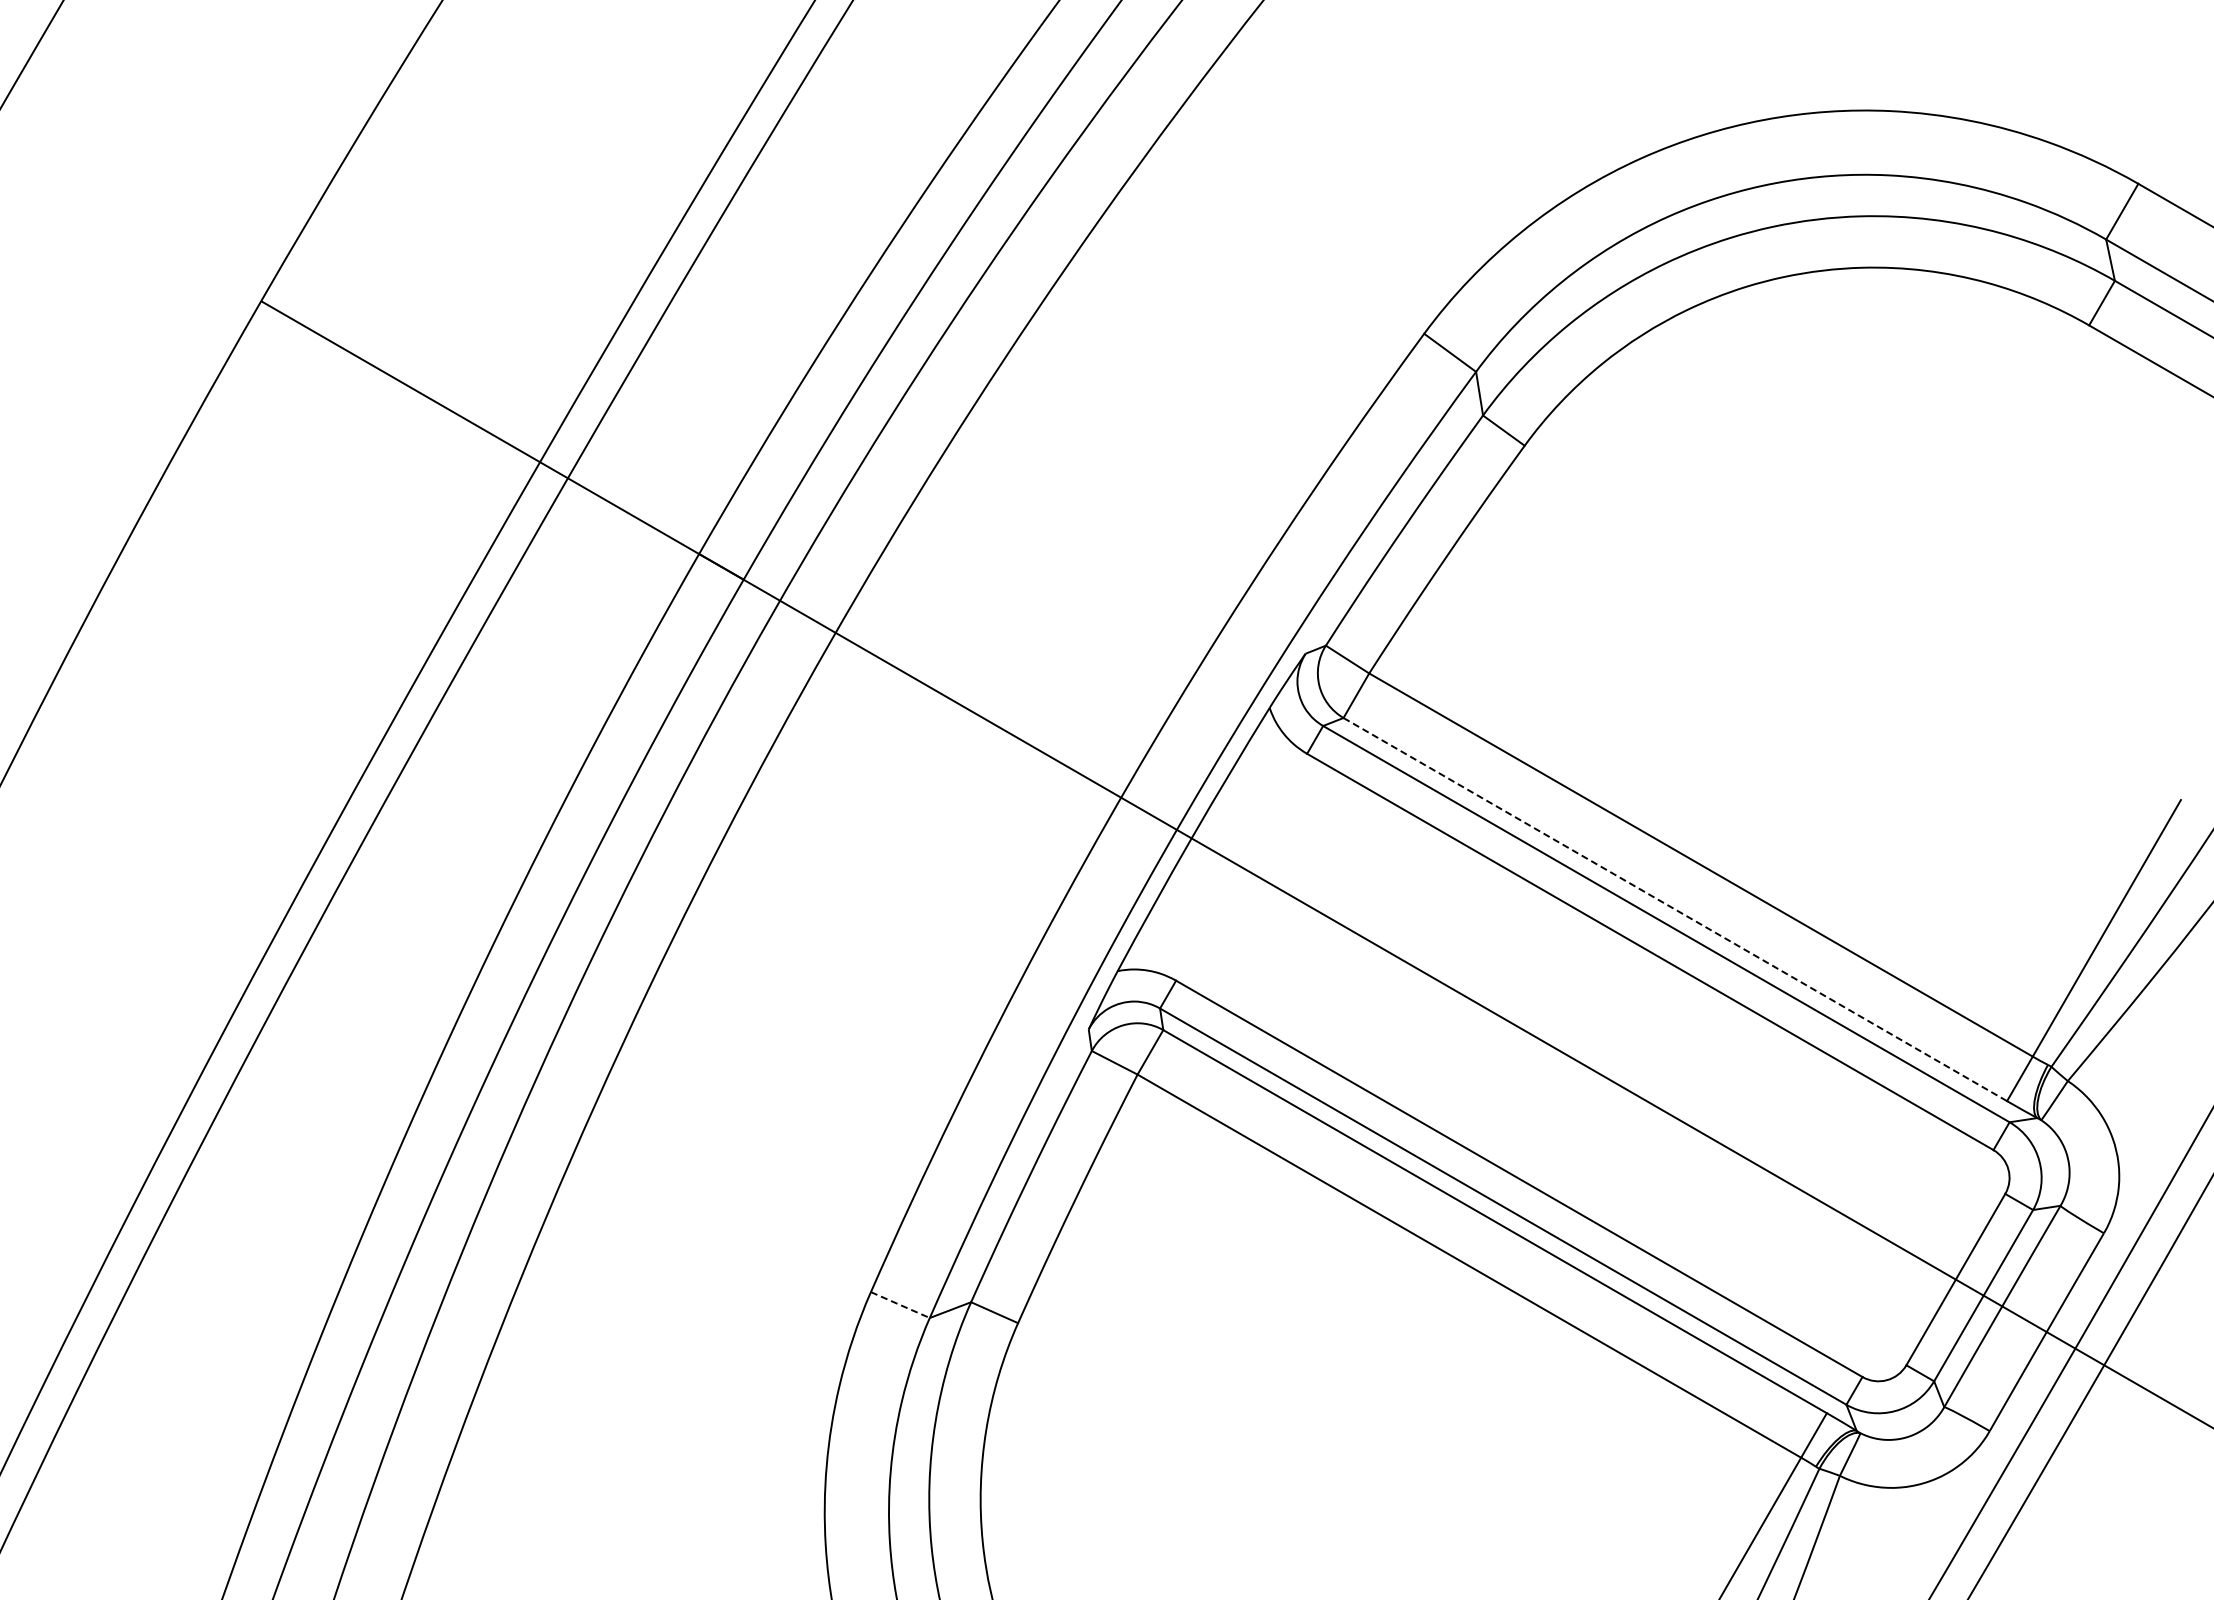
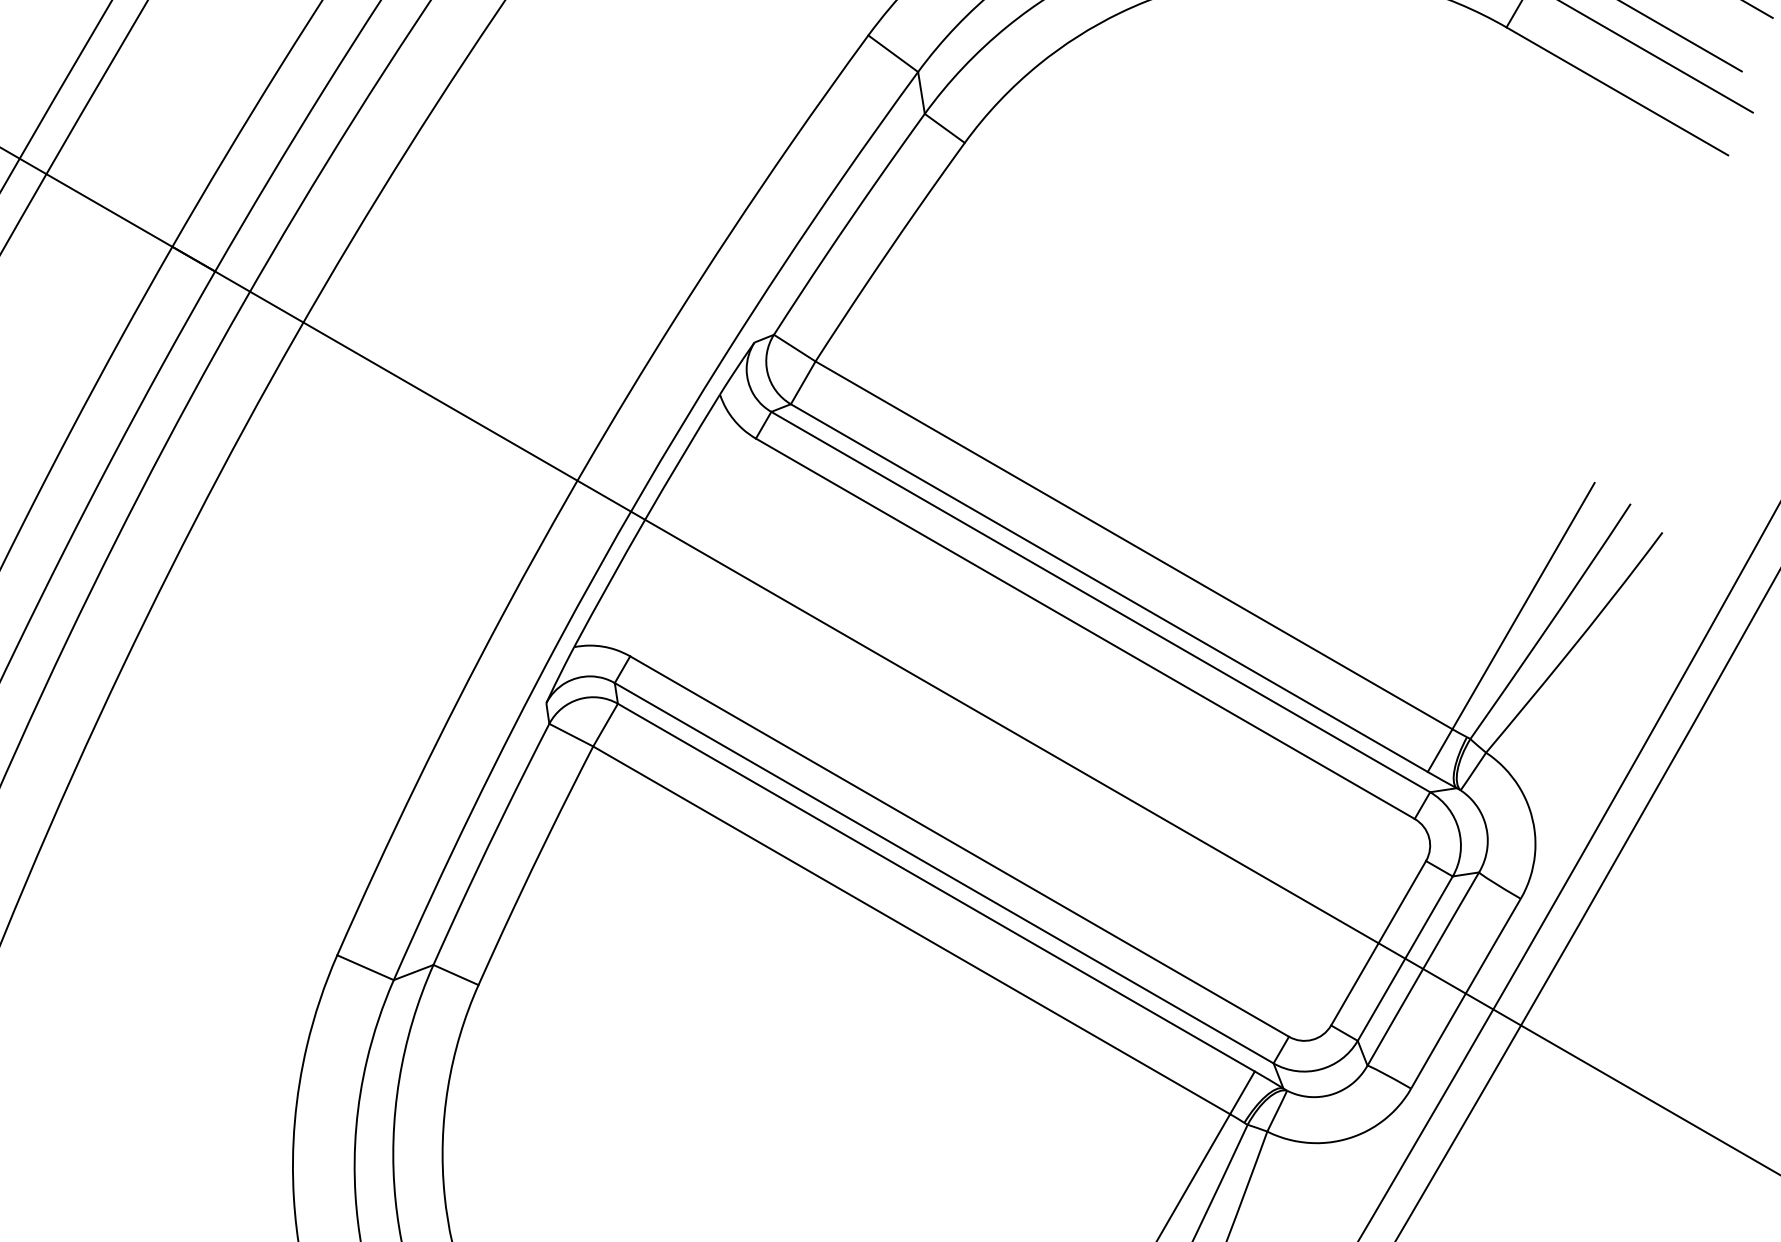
line: (1675, 909) -> (1109, 588), dashed -> solid
line: (900, 1305) -> (365, 968), dashed -> solid

